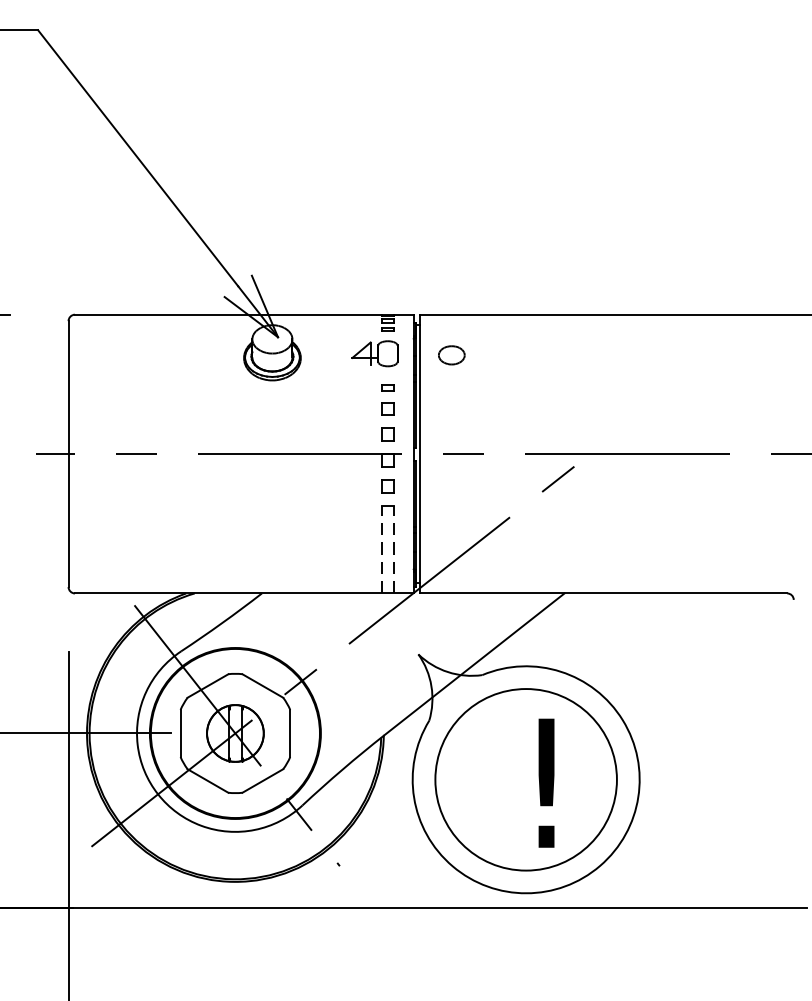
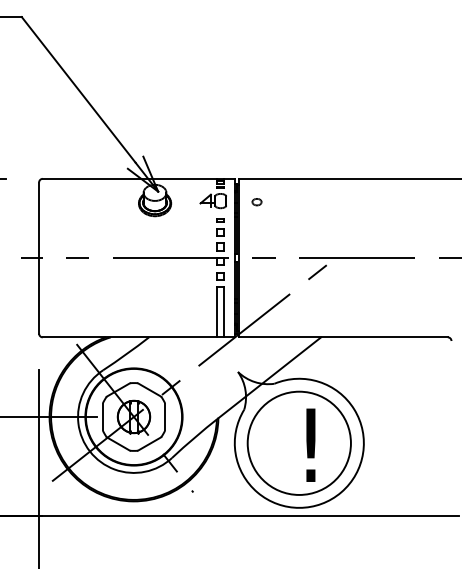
part: (450, 356) -> (256, 202), size x0.62
line: (382, 549) -> (217, 312), dashed -> solid
line: (394, 549) -> (224, 312), dashed -> solid

